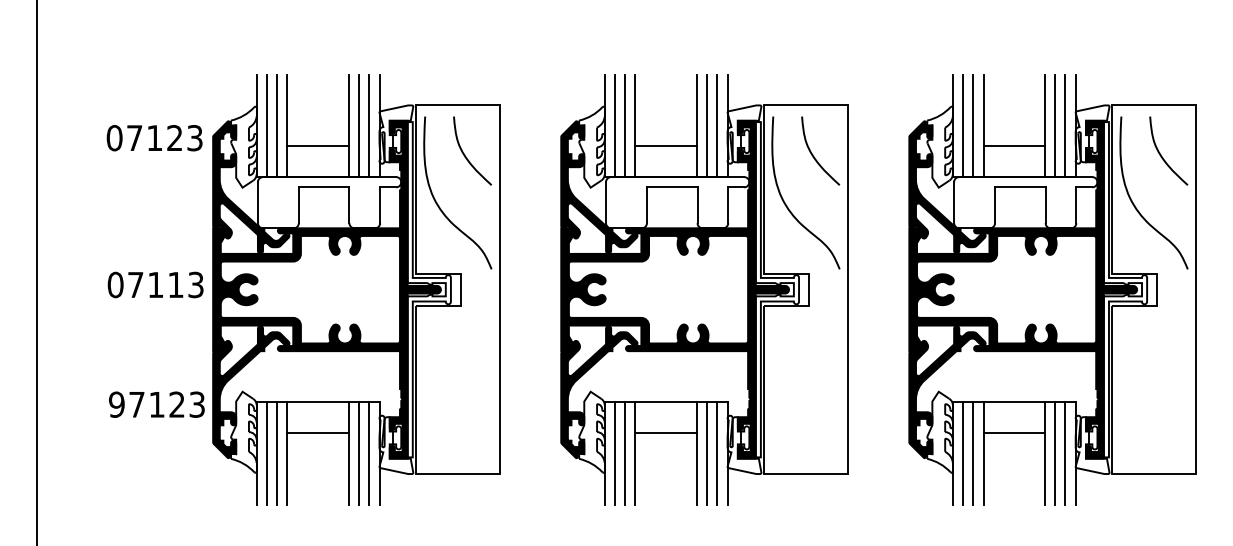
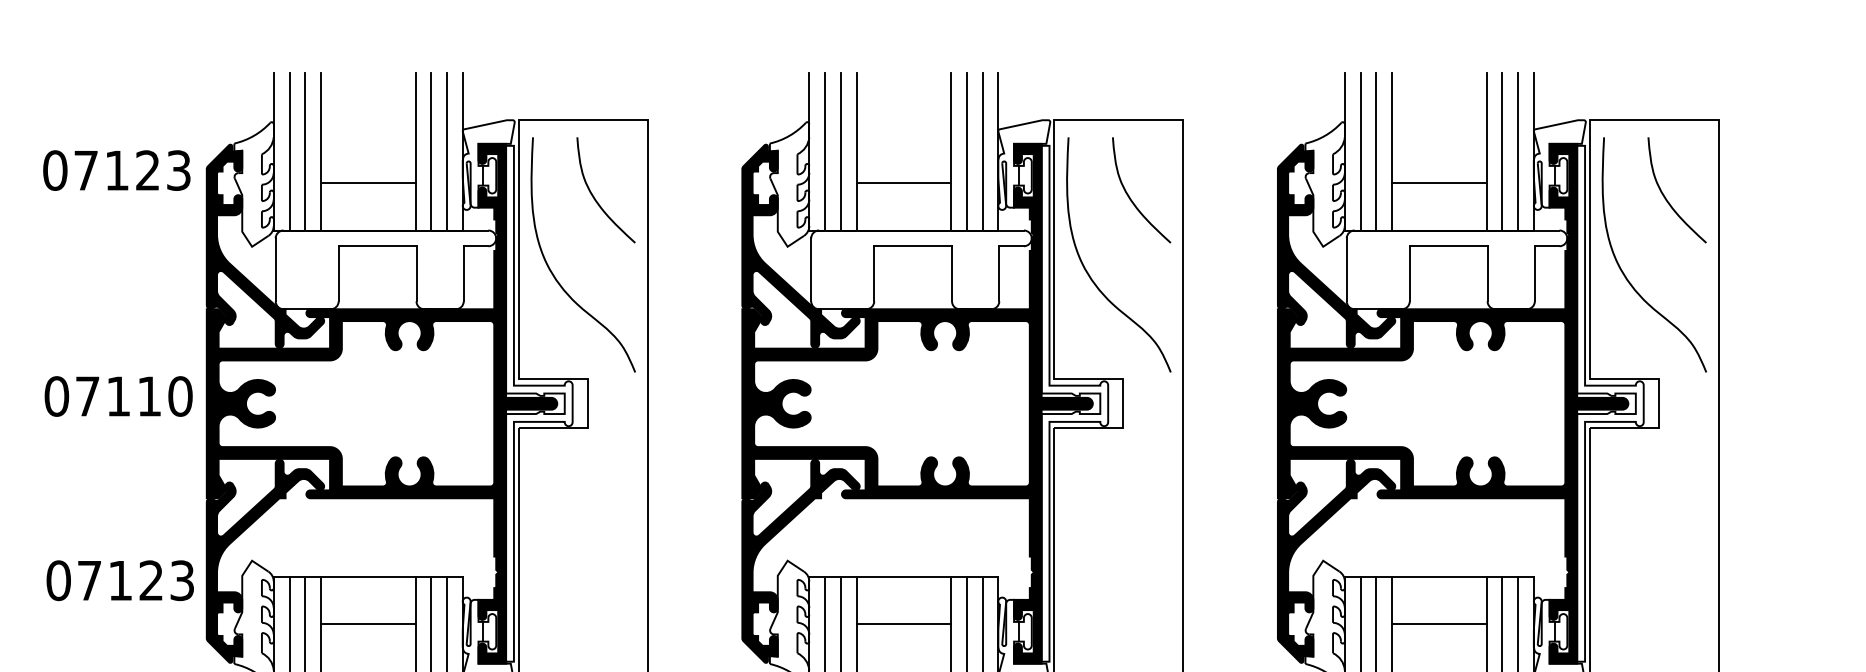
text: (195, 284) -> (179, 395), 07113 -> 07110
text: (116, 404) -> (58, 580), 97123 -> 07123

